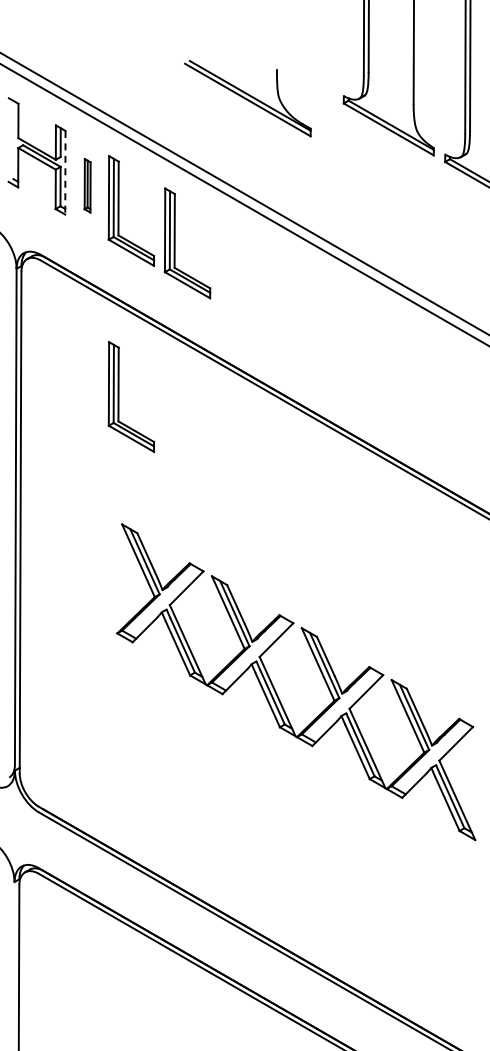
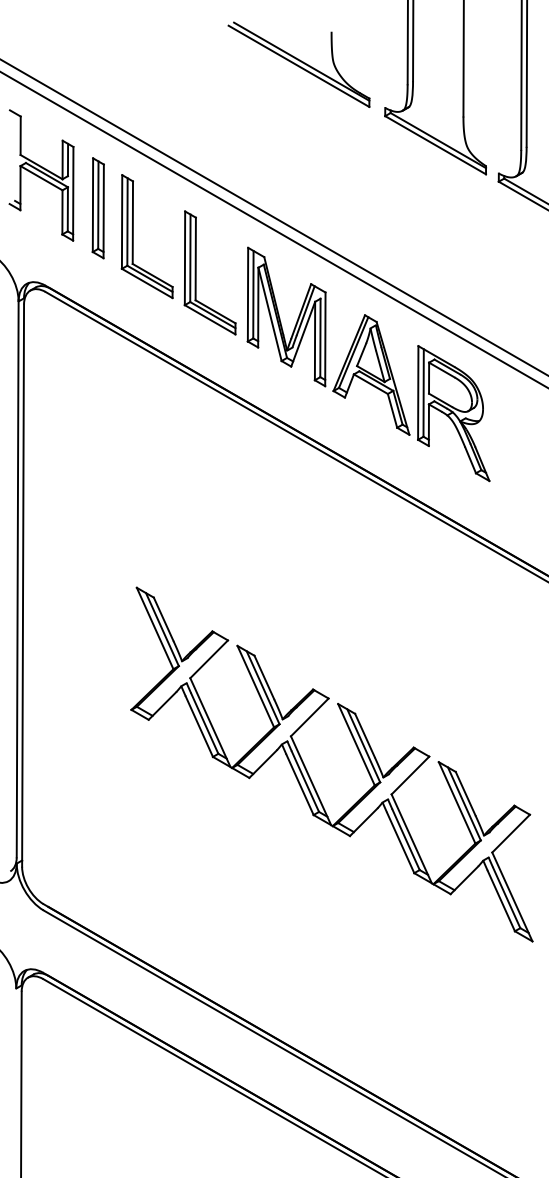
part: (247, 98) -> (298, 64), moved
line: (65, 172) -> (73, 193), dashed -> solid
part: (87, 185) -> (98, 208), size x1.67
part: (328, 325) -> (368, 364), added
part: (119, 396) -> (133, 444), removed

